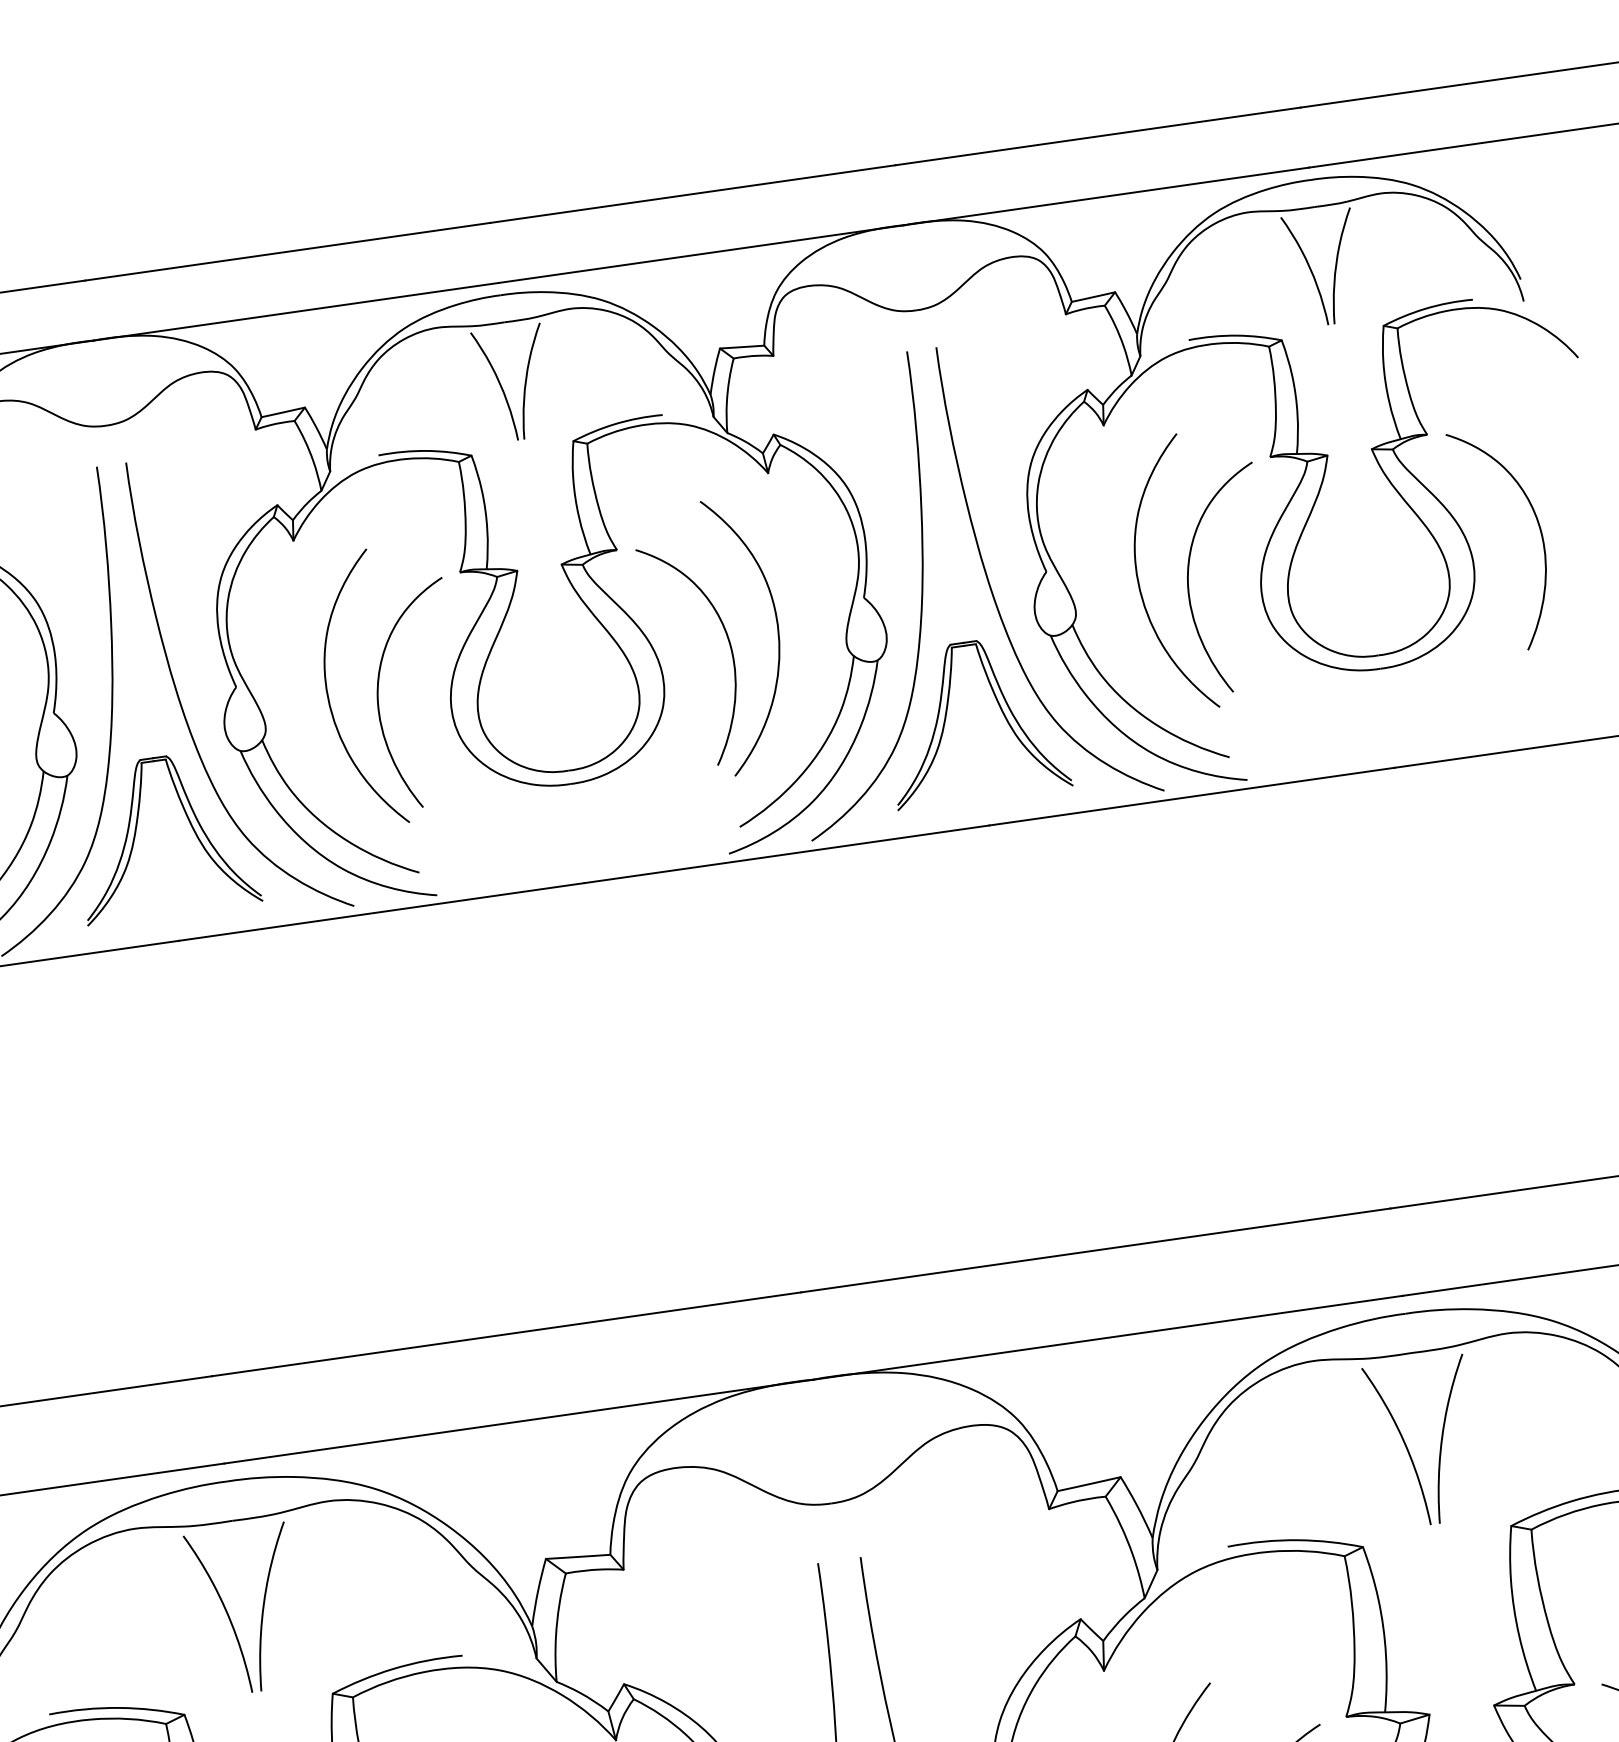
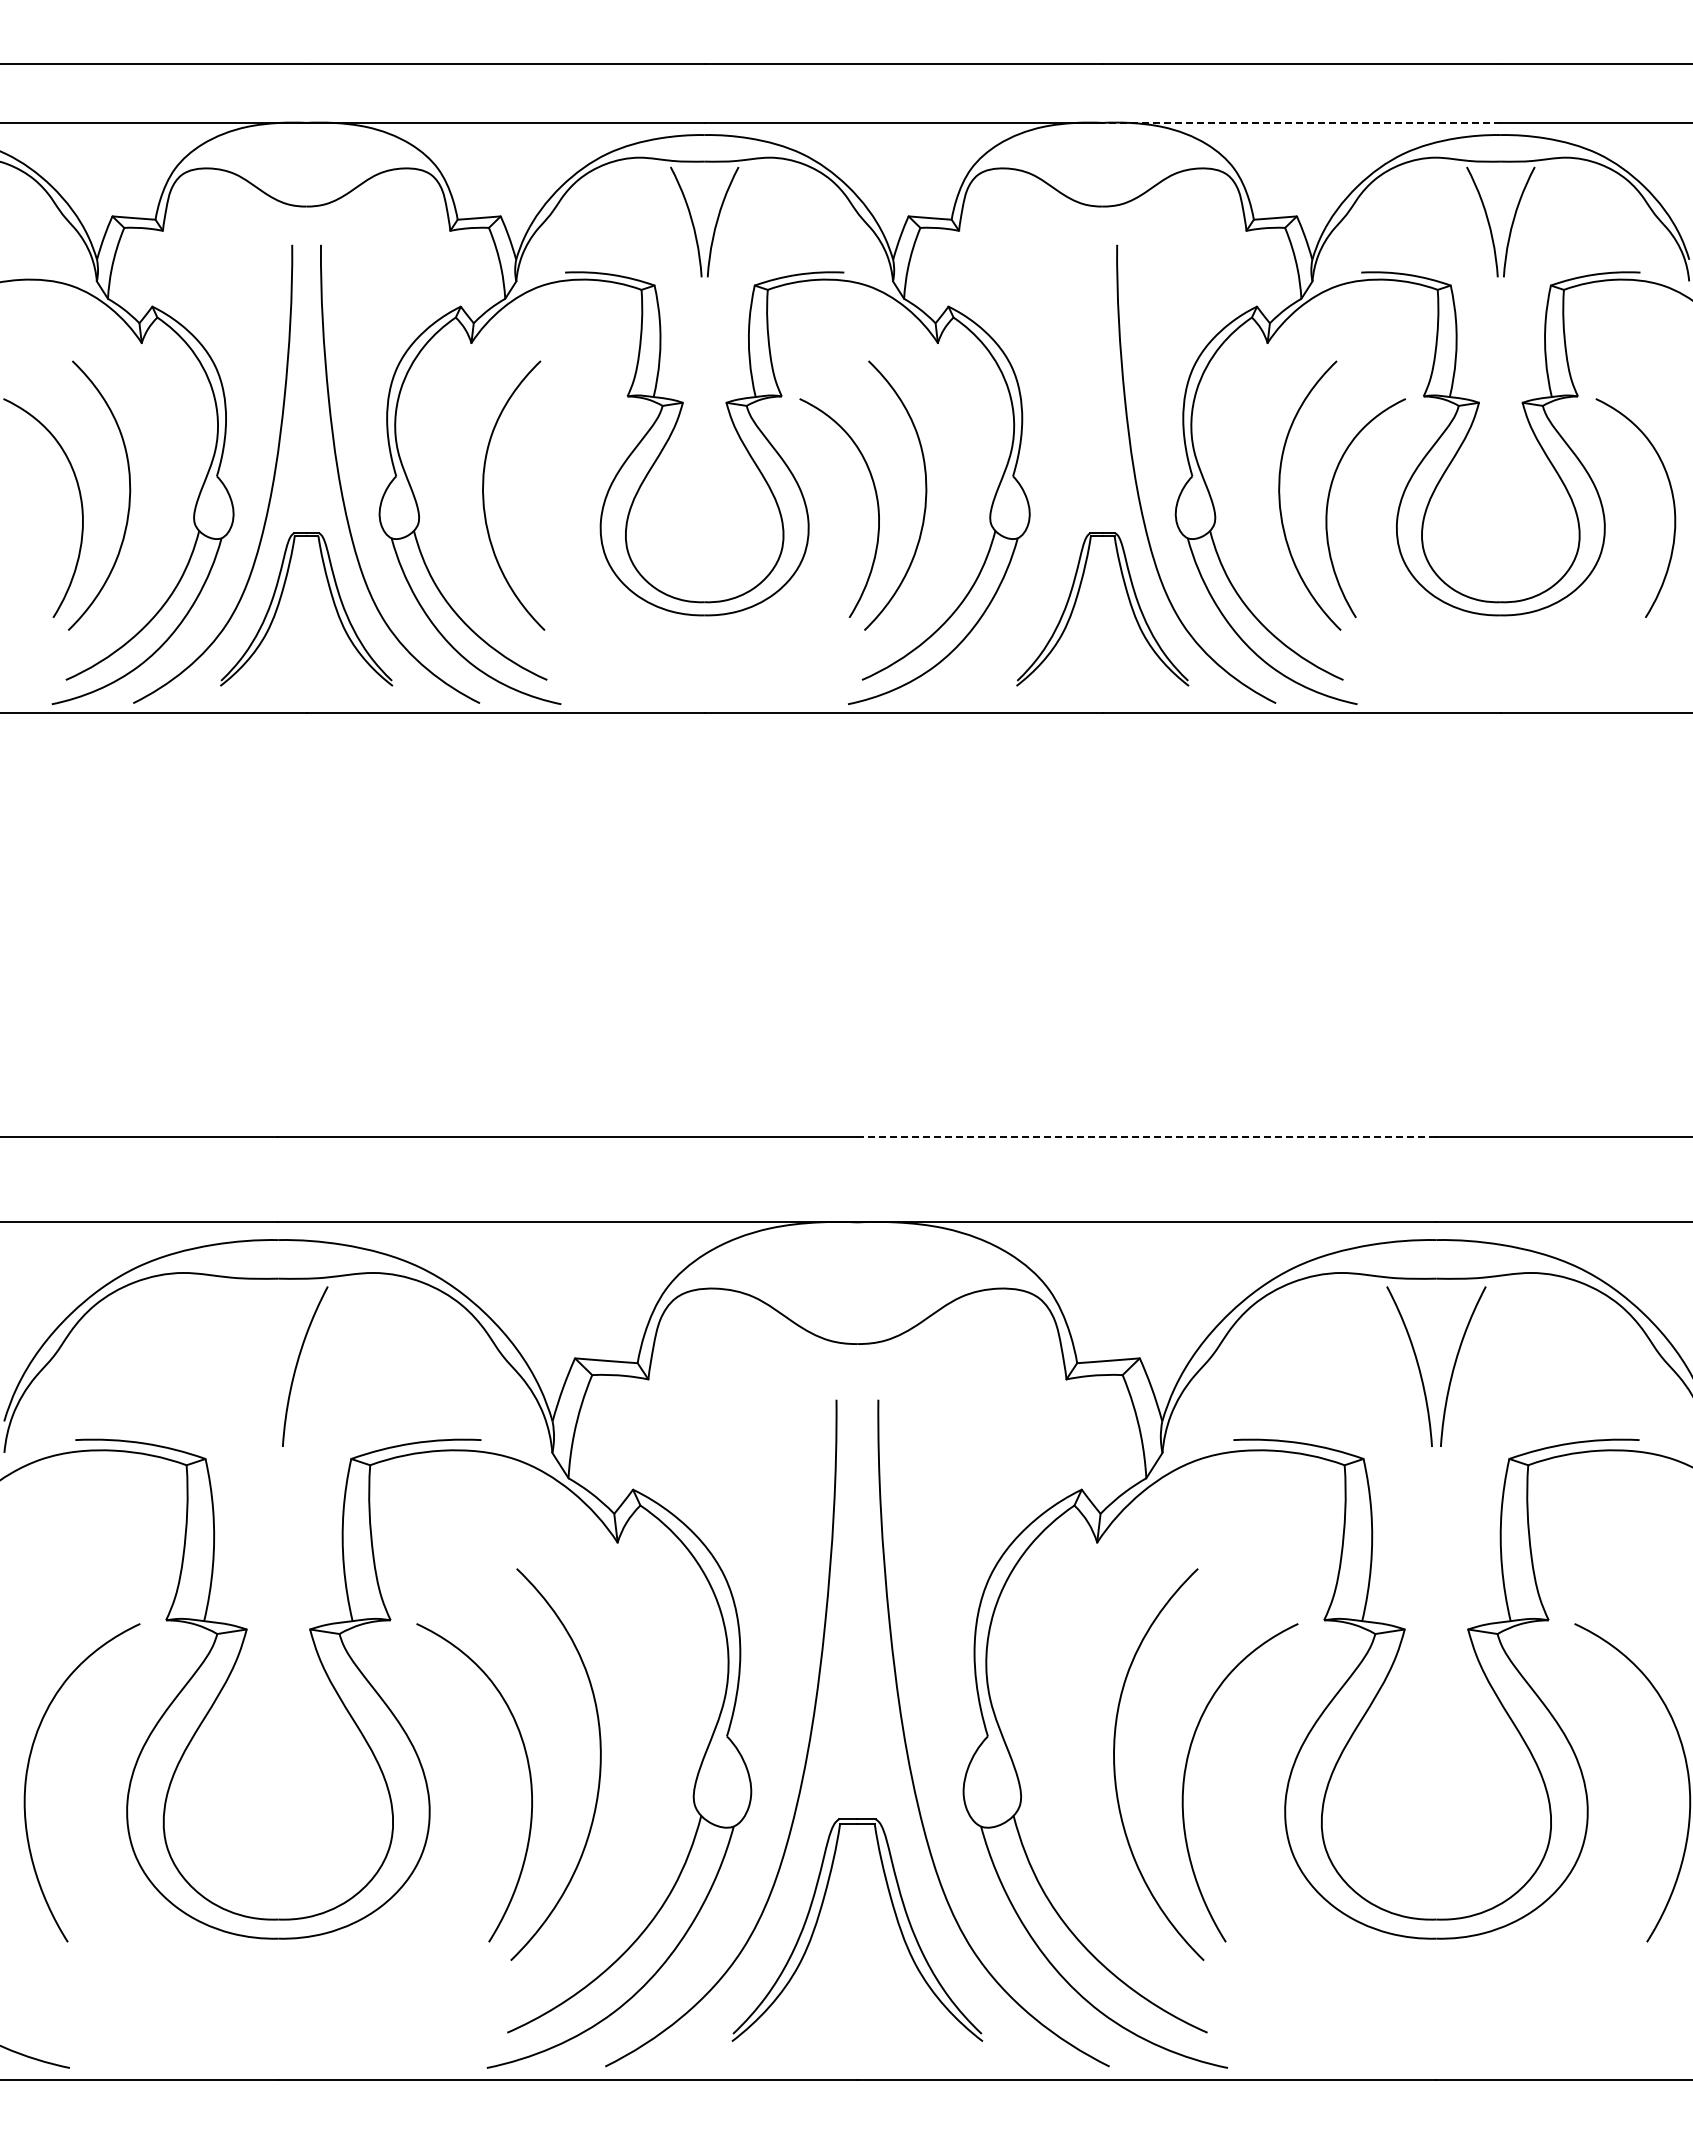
line: (1106, 196) -> (1301, 122), solid -> dashed
curve: (920, 594) -> (1068, 480), removed
curve: (379, 689) -> (533, 498), removed
line: (1095, 1250) -> (1146, 1136), solid -> dashed
curve: (224, 1610) -> (258, 1363), removed

